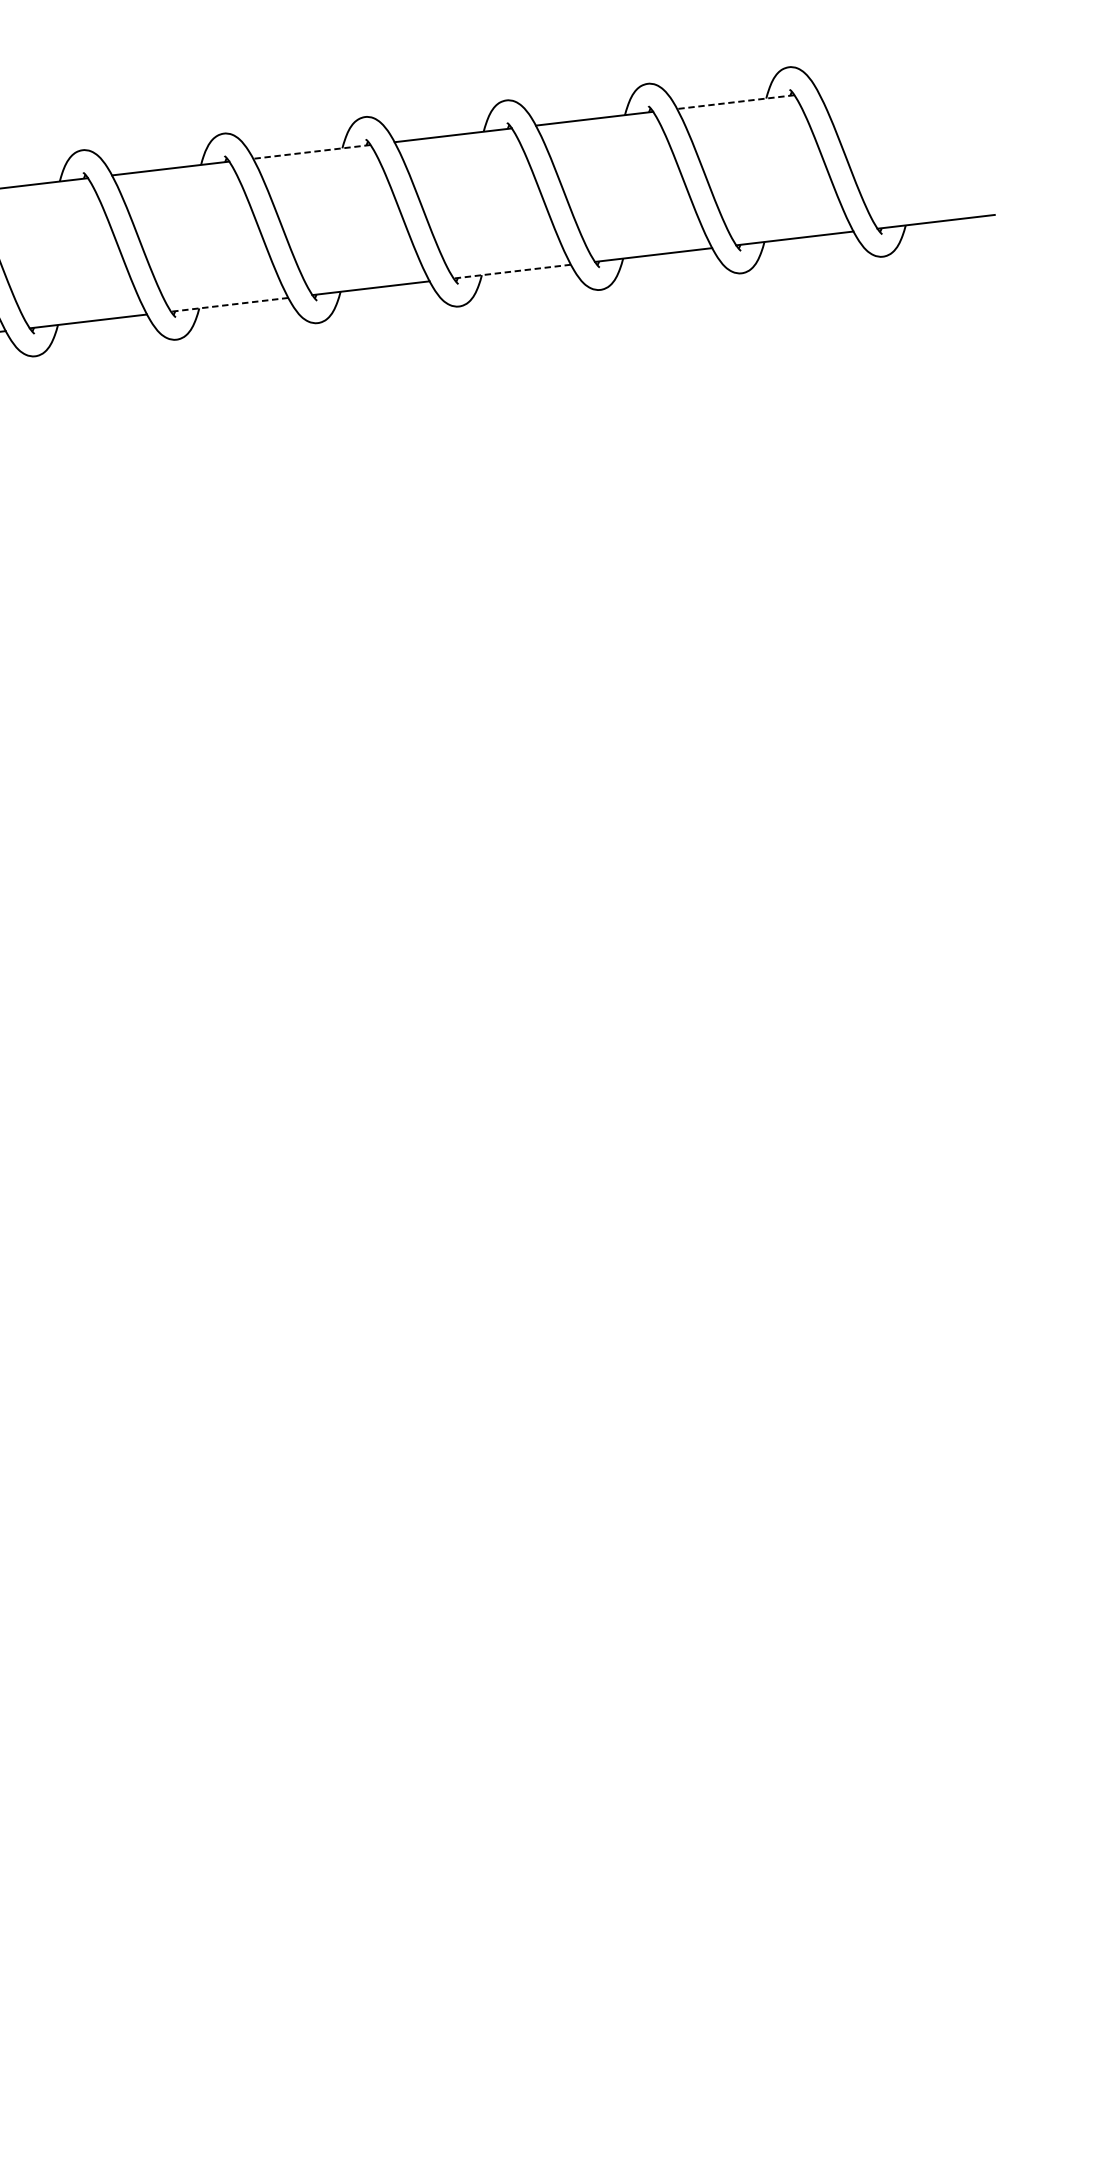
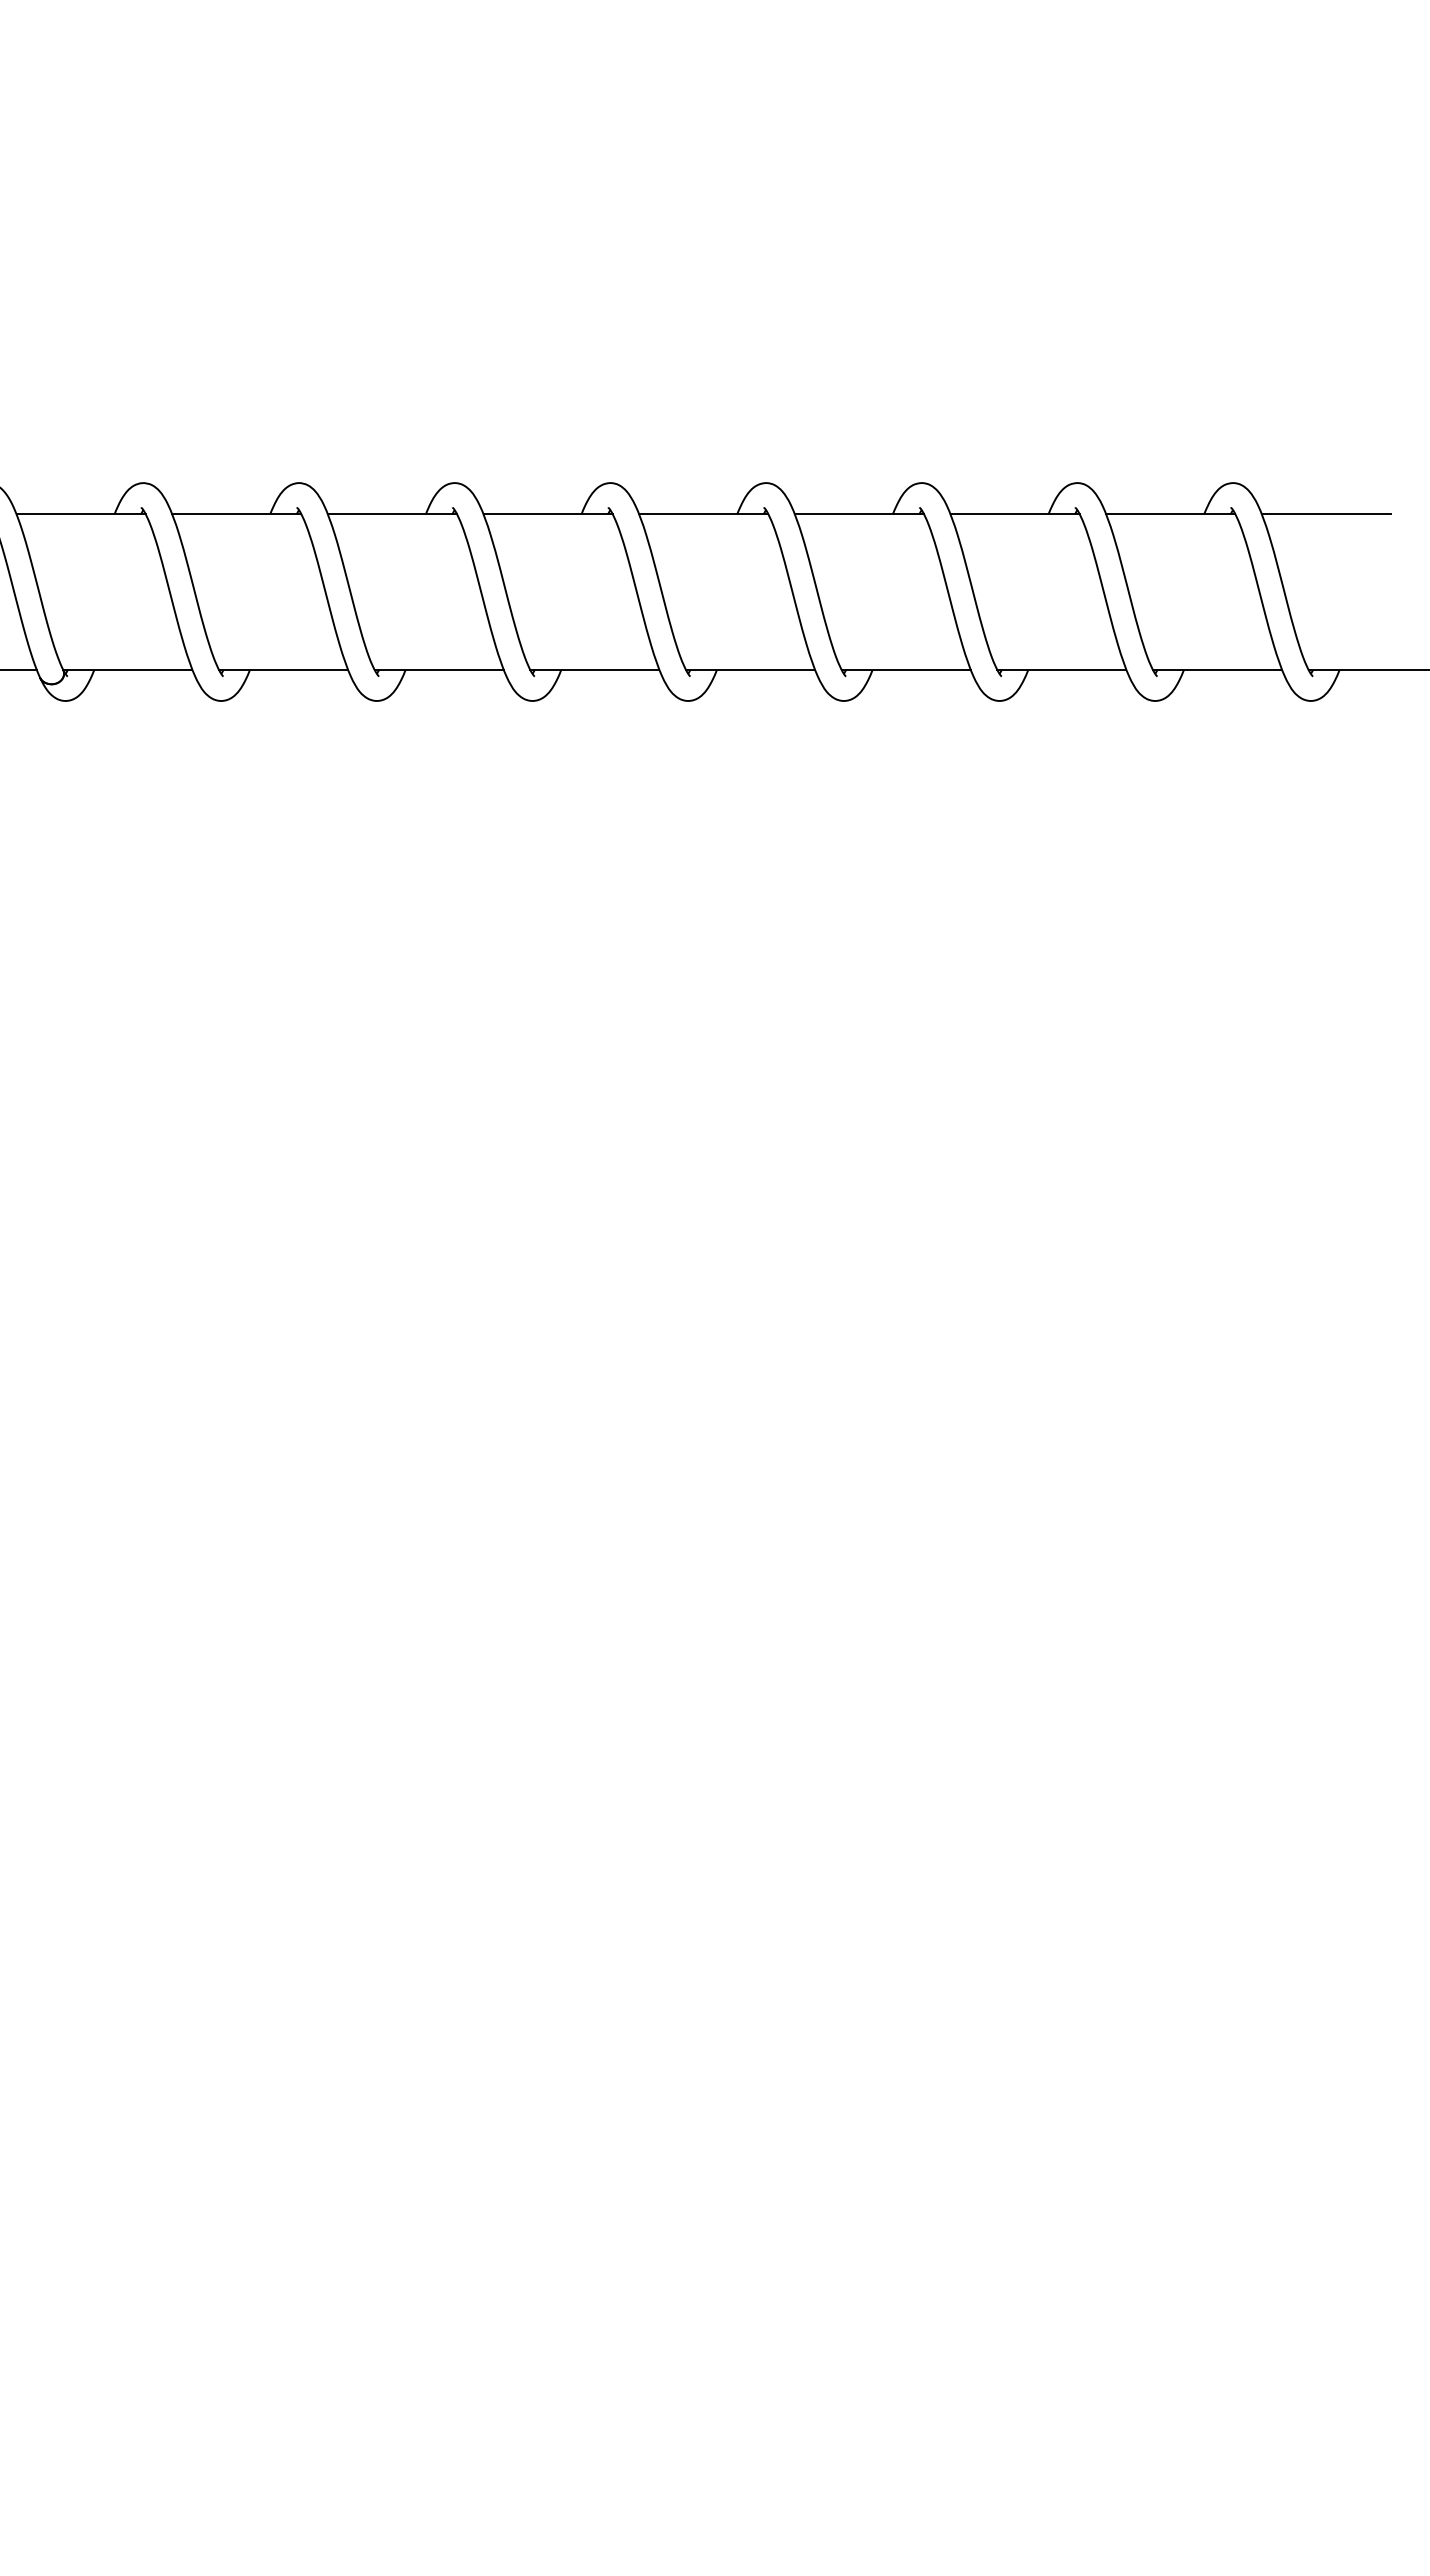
line: (877, 85) -> (1326, 514), added
line: (735, 102) -> (1170, 514), dashed -> solid
line: (311, 152) -> (703, 514), dashed -> solid
line: (512, 271) -> (906, 669), dashed -> solid
line: (229, 304) -> (594, 669), dashed -> solid

